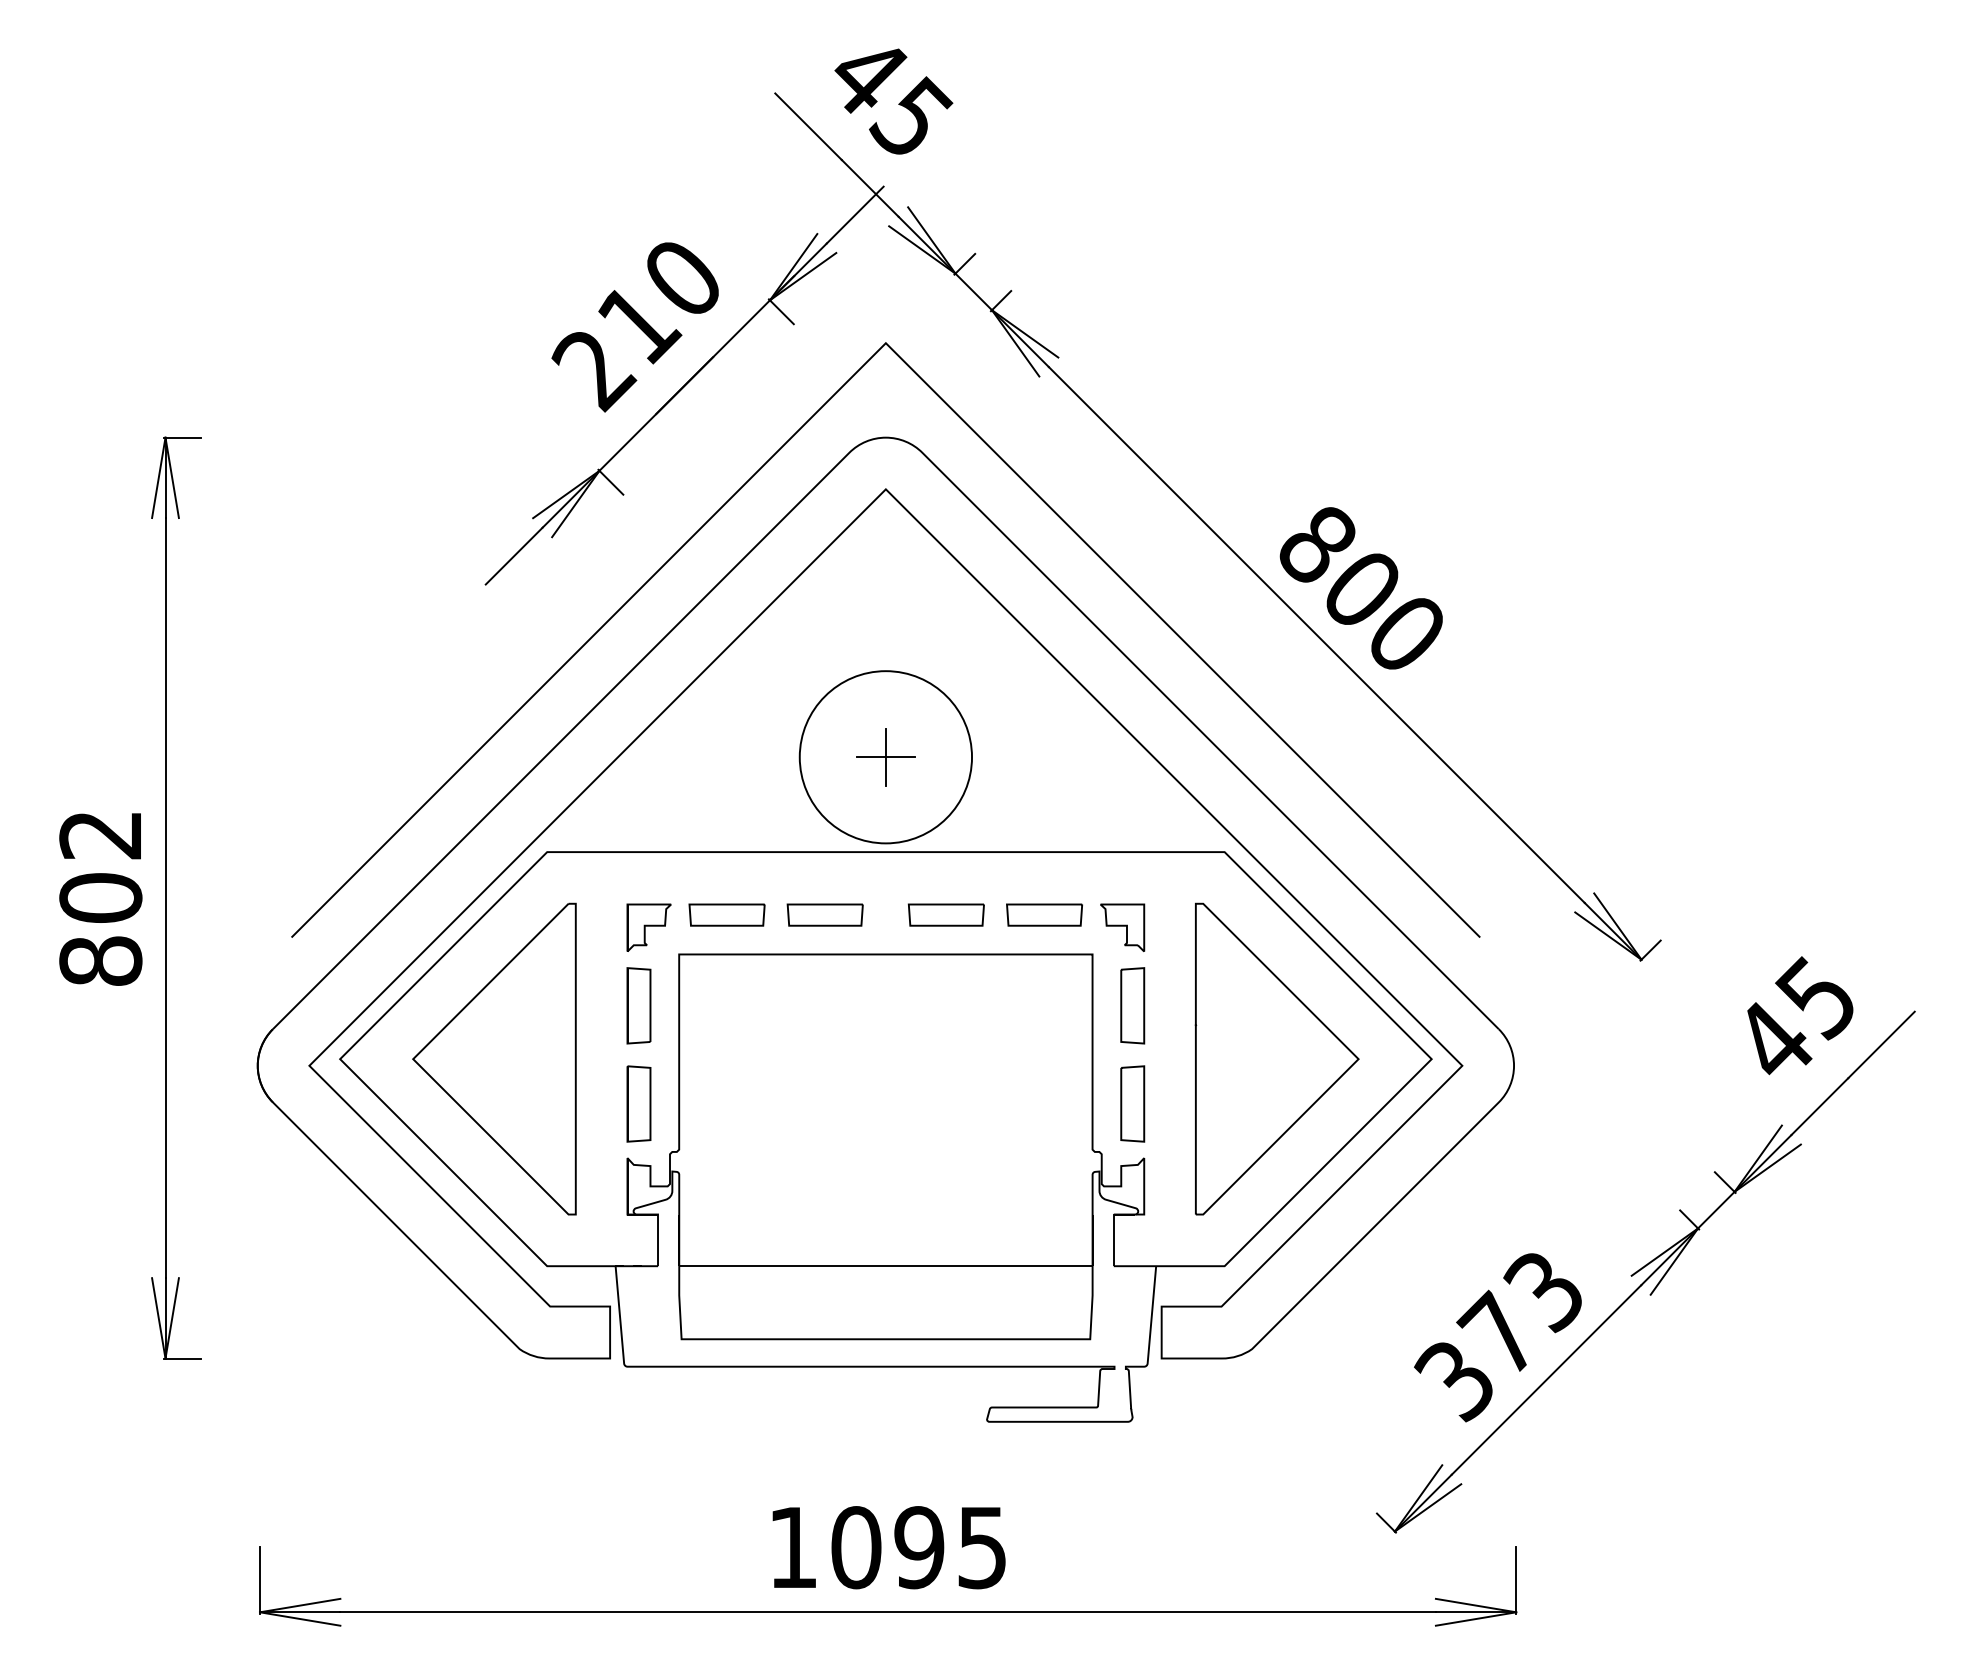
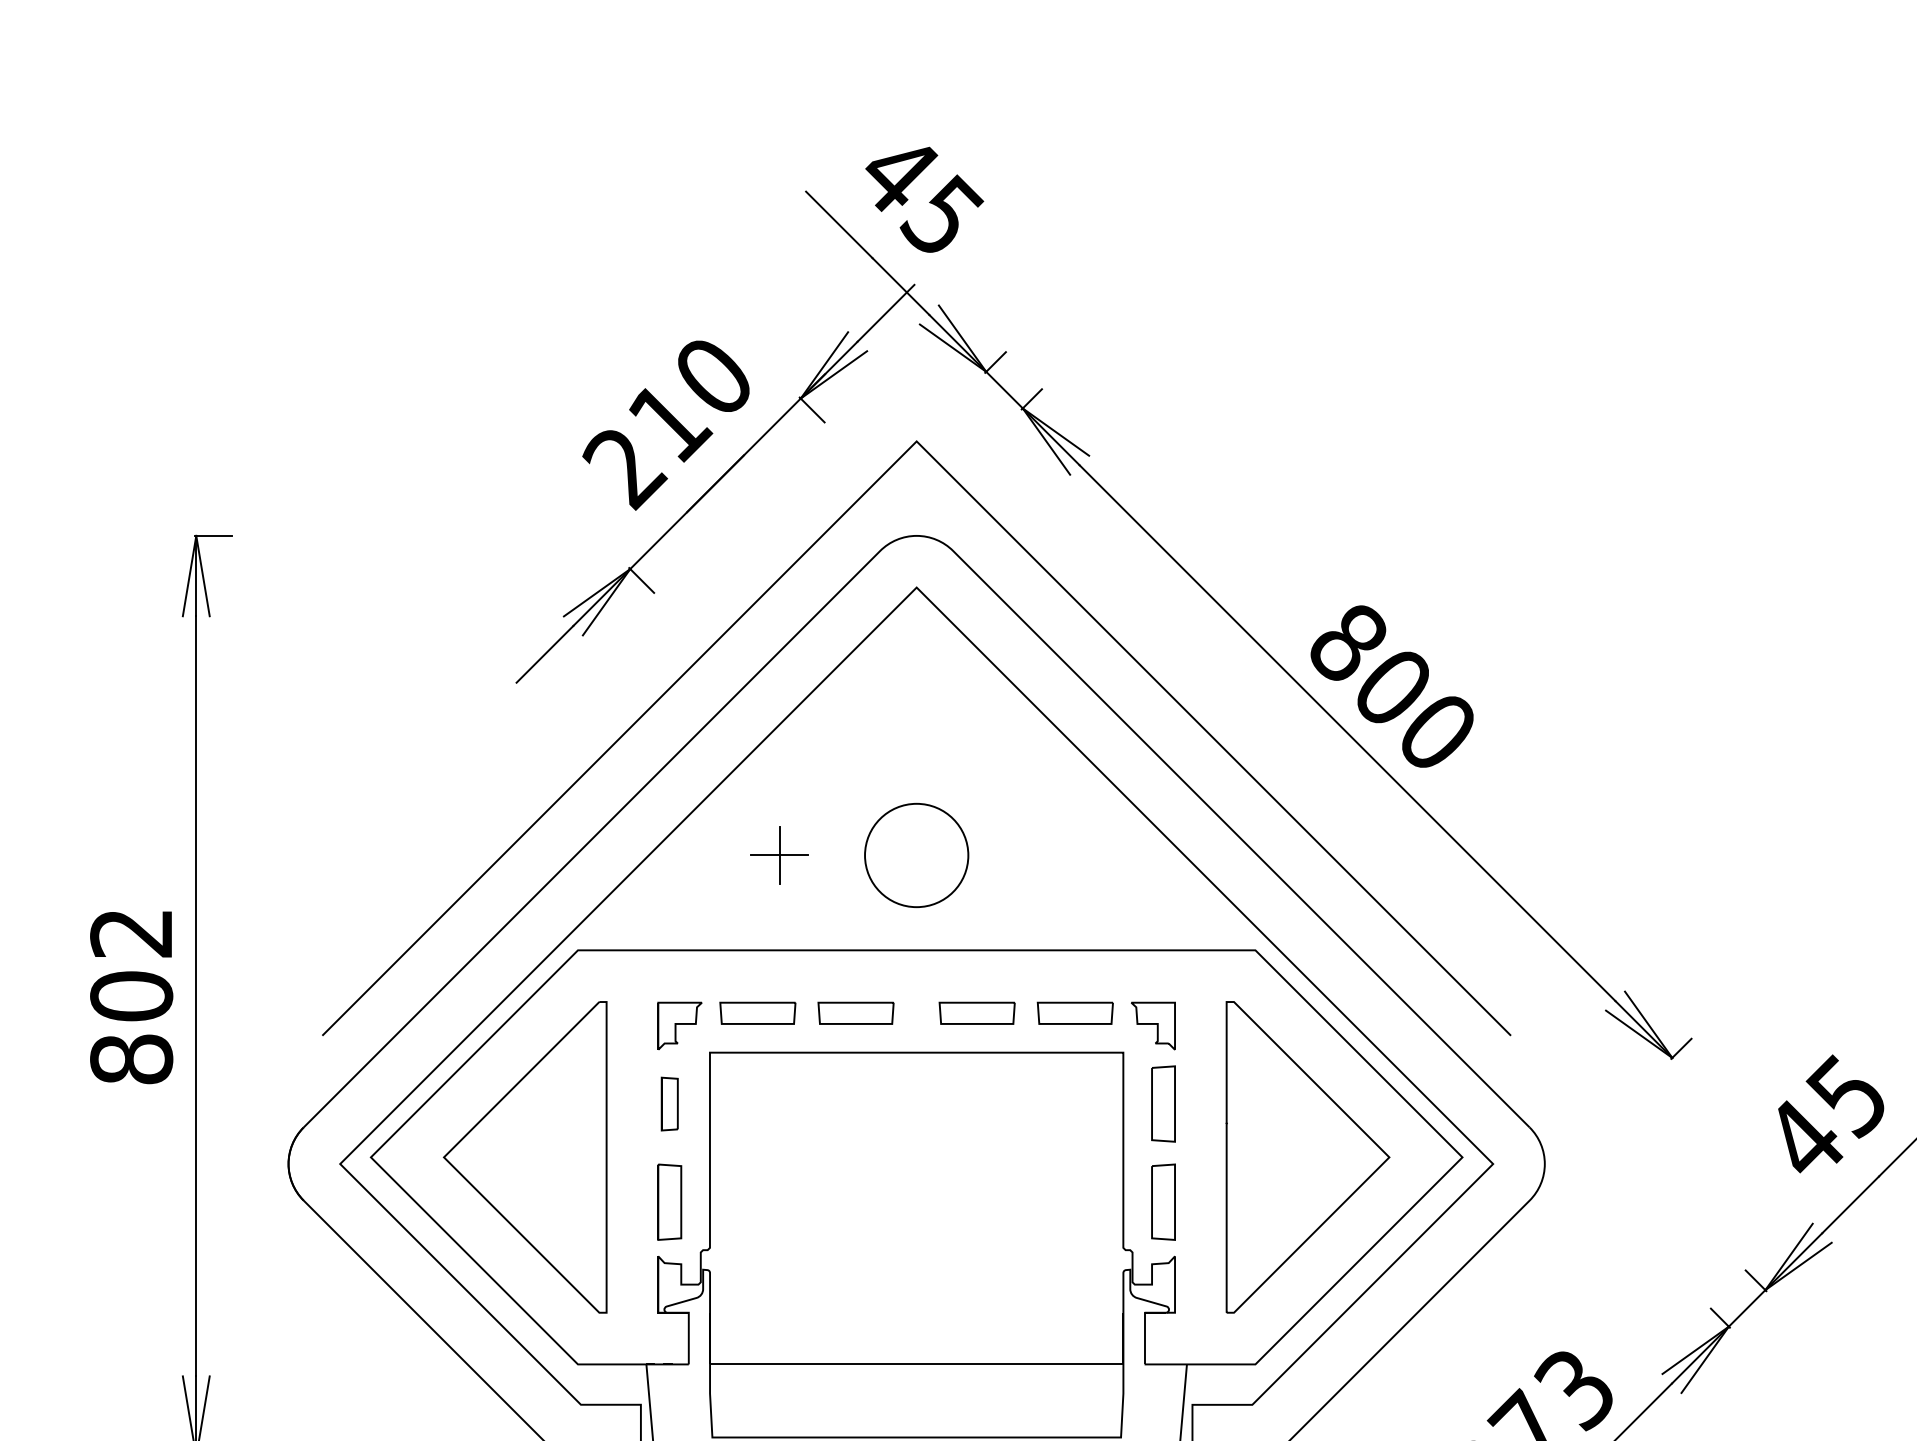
circle: (885, 757) -> (916, 855), size x0.6
part: (885, 757) -> (779, 855), moved
part: (638, 1005) -> (669, 1103), size x0.7

